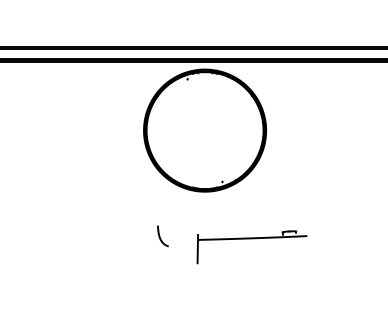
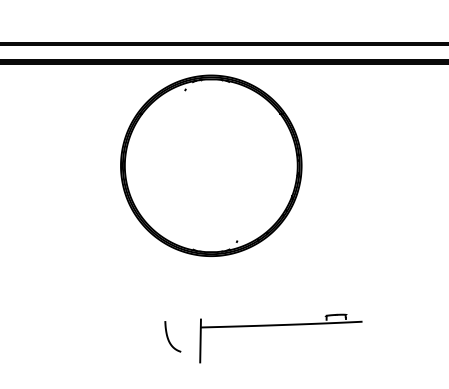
curve: (160, 236) -> (169, 337), moved

